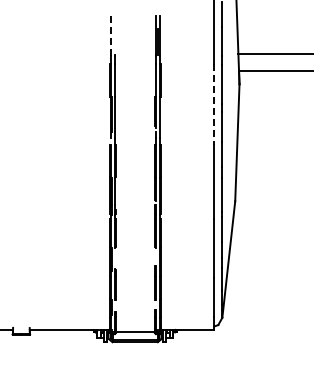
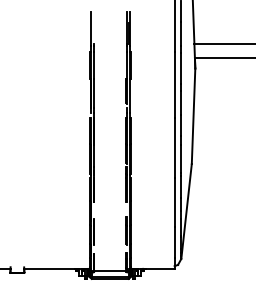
line: (111, 36) -> (90, 29), dashed -> solid
line: (214, 104) -> (174, 85), dashed -> solid

